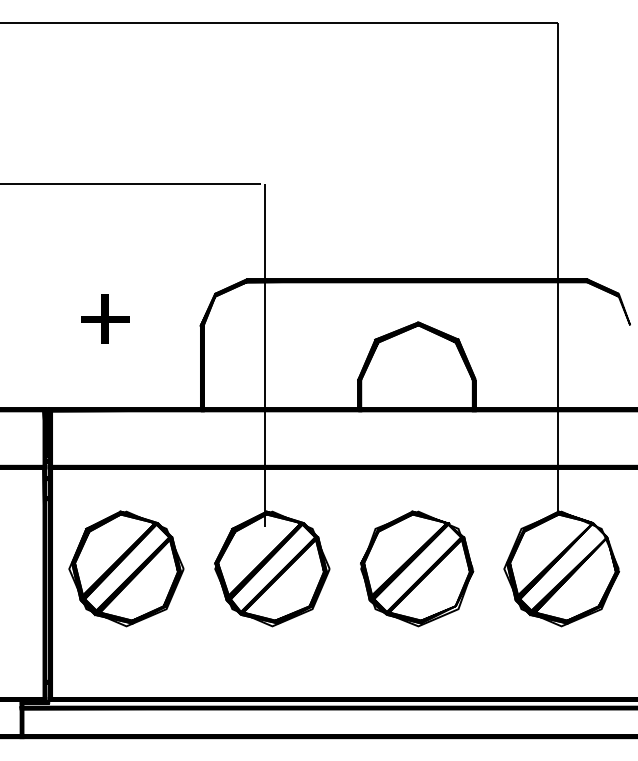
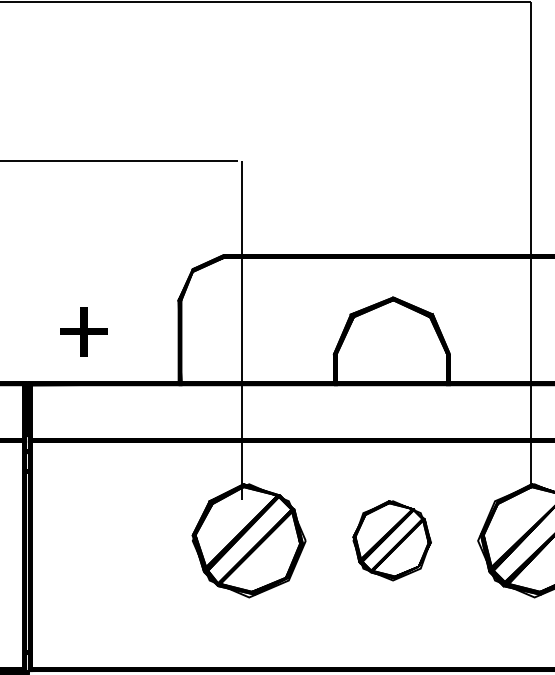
text: (105, 318) -> (84, 331), moved
part: (126, 568) -> (105, 540), removed
part: (417, 568) -> (392, 540), size x0.7

